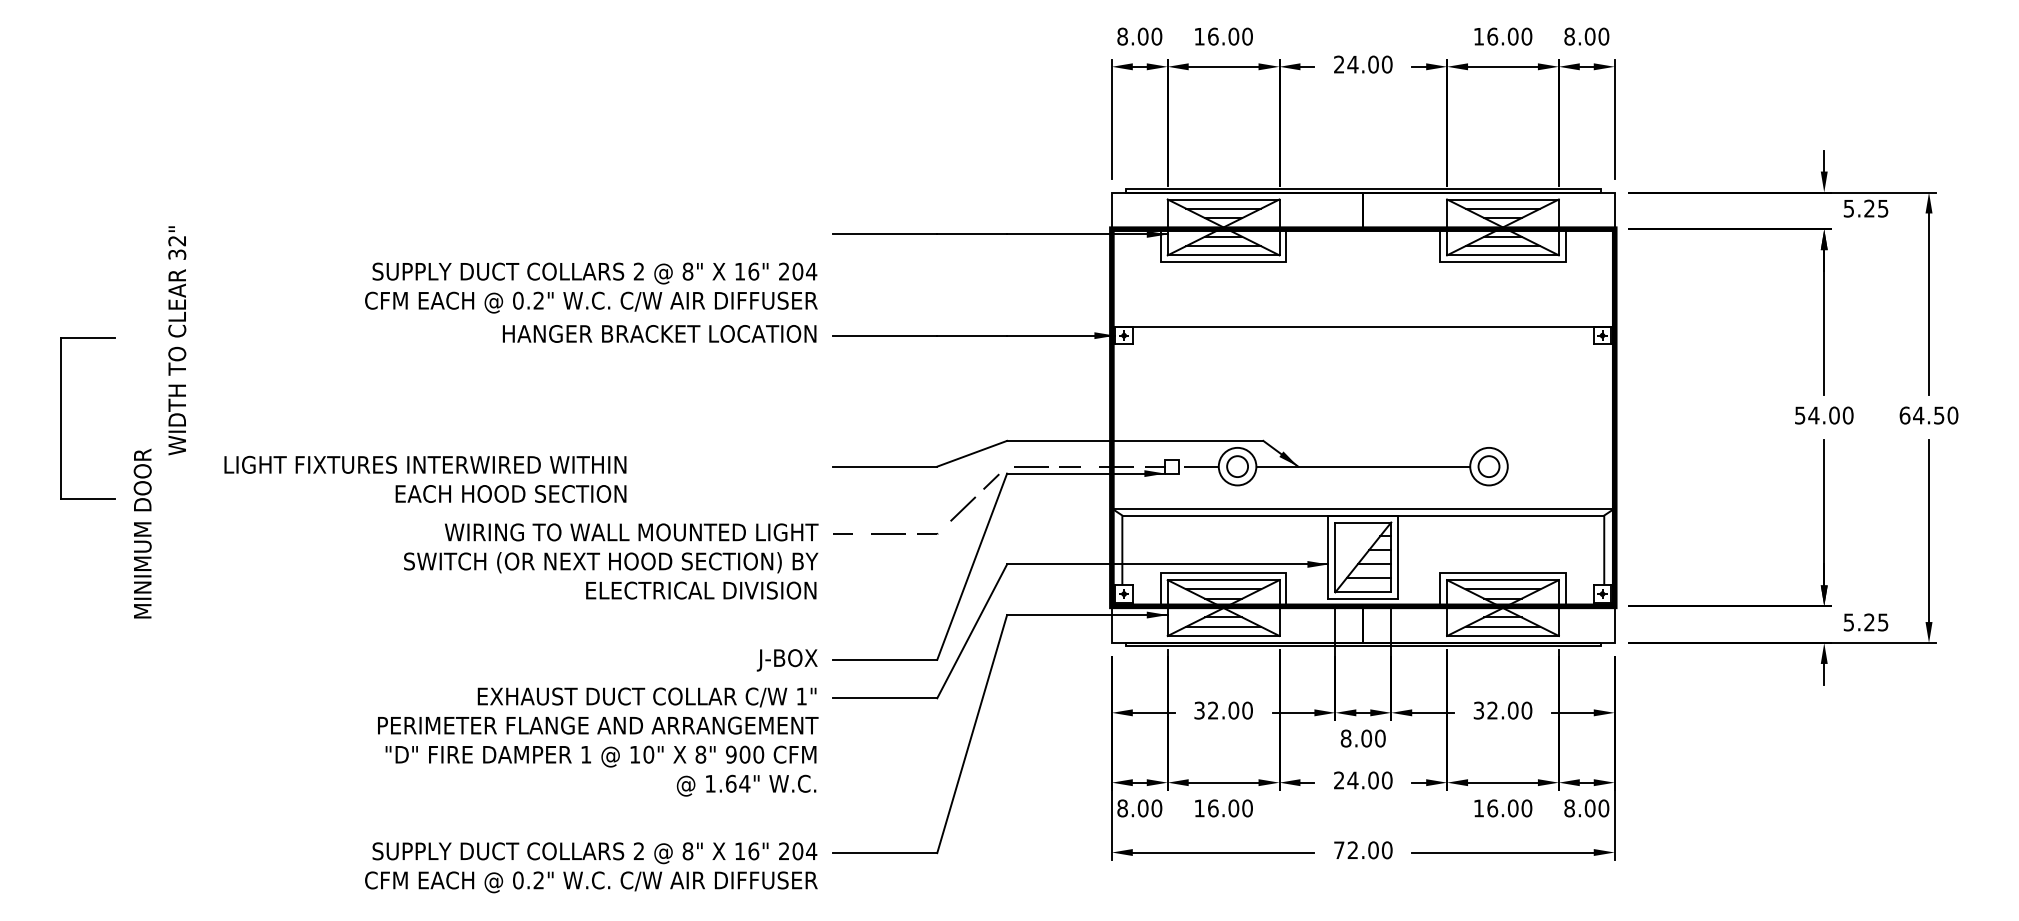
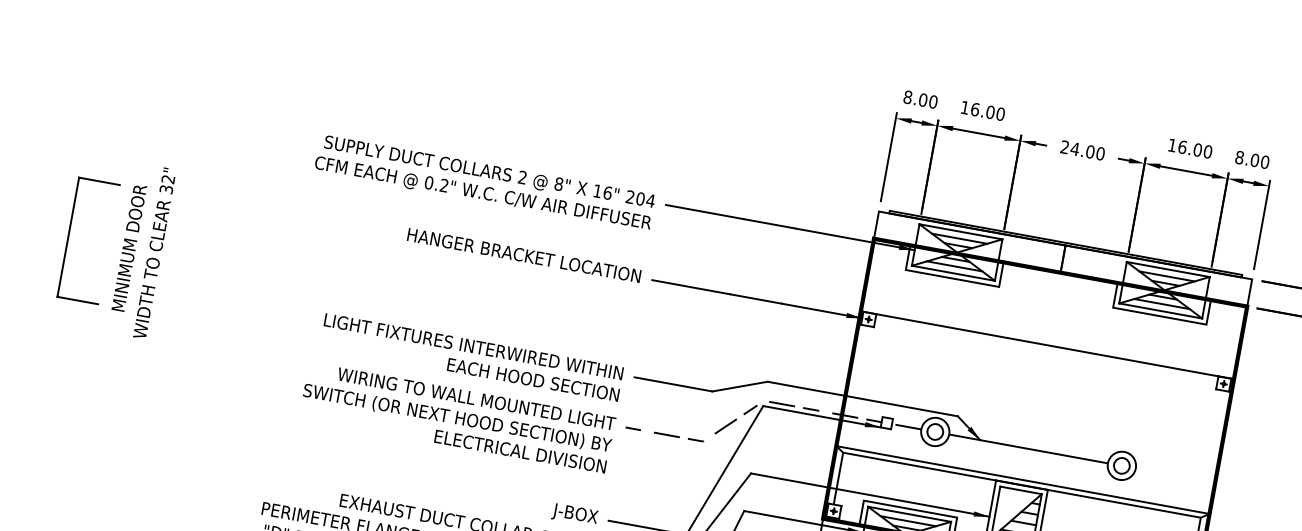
text: (591, 287) -> (485, 182), moved
text: (177, 340) -> (155, 253), moved
text: (425, 478) -> (472, 356), moved
text: (142, 533) -> (129, 247), moved

